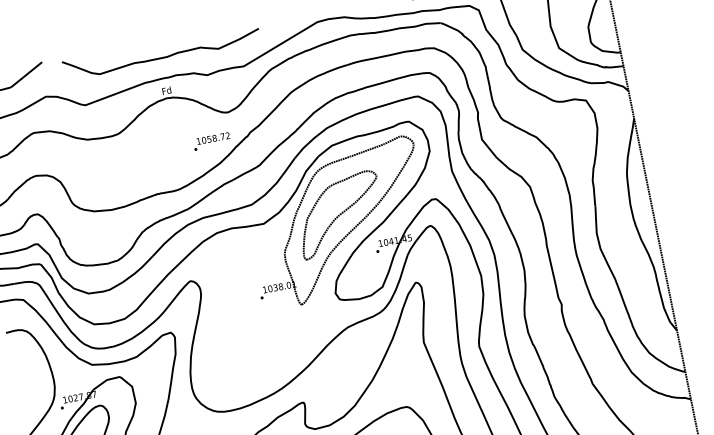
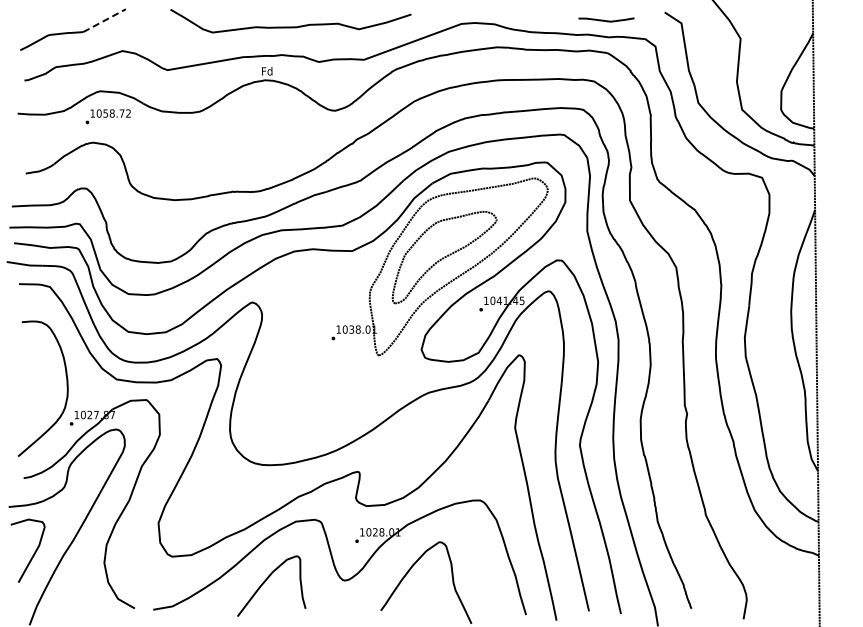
curve: (162, 57) -> (290, 26), moved
line: (27, 74) -> (105, 20), solid -> dashed
text: (211, 141) -> (107, 116), moved

